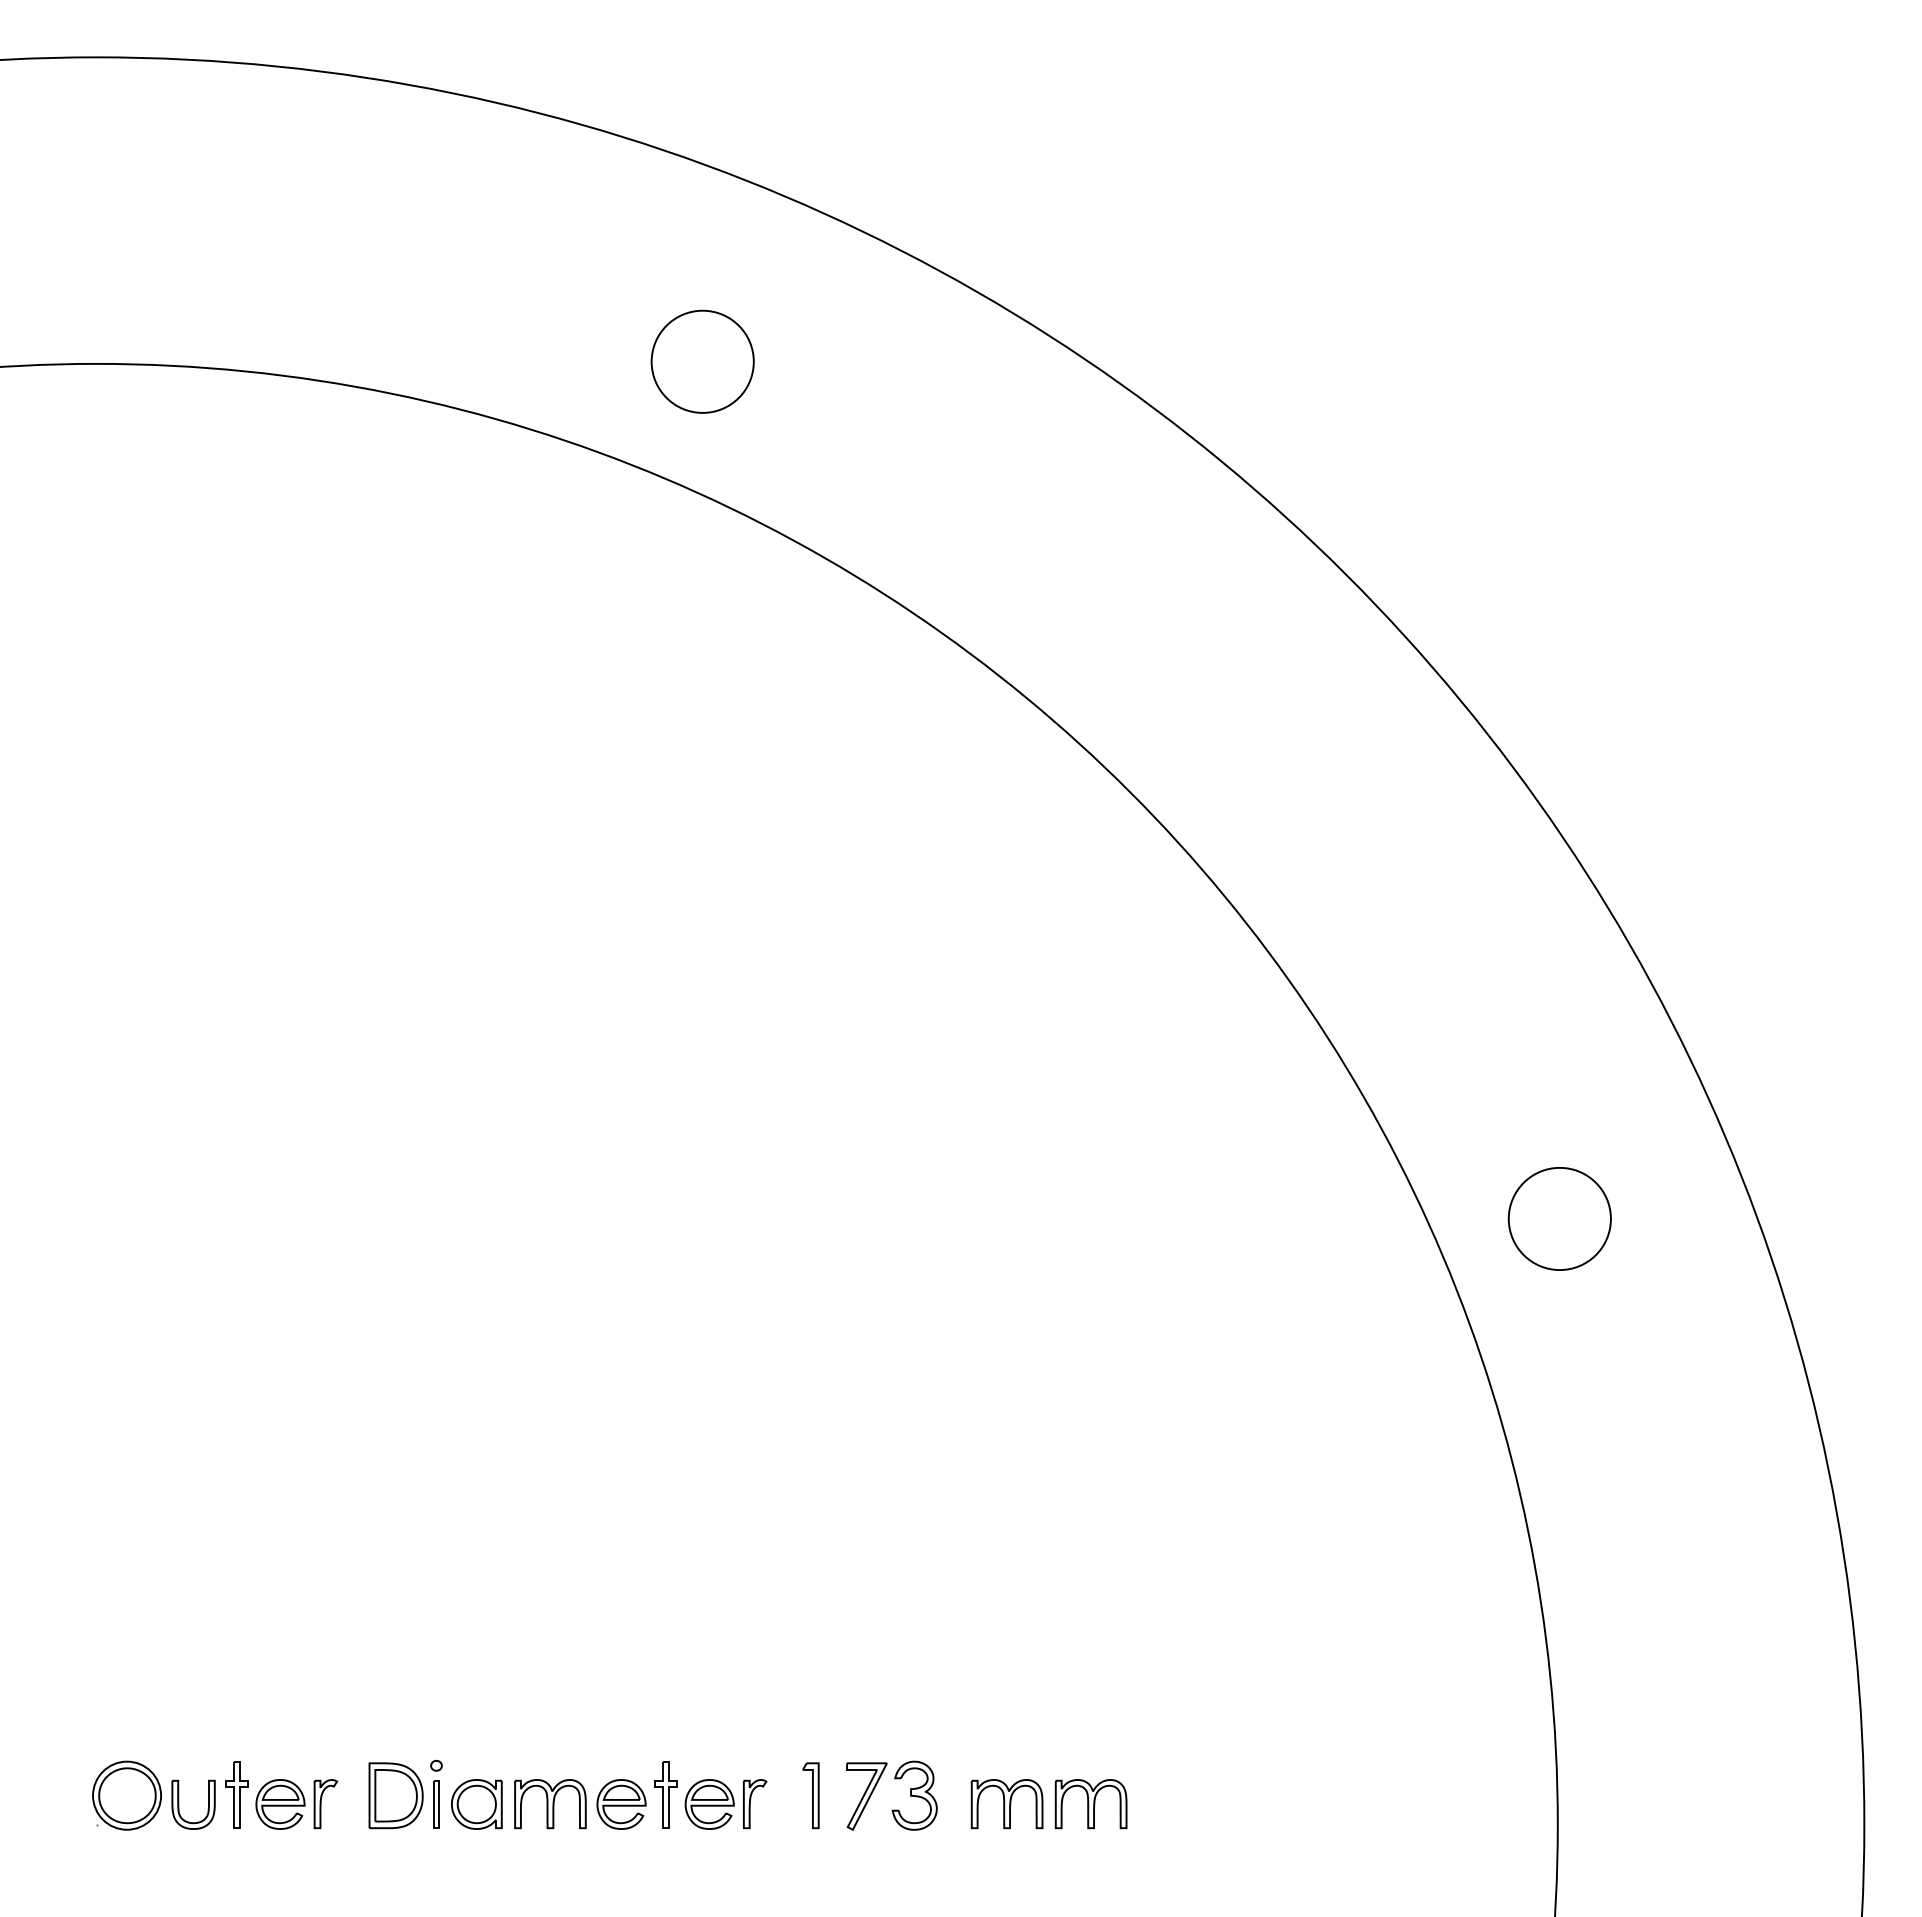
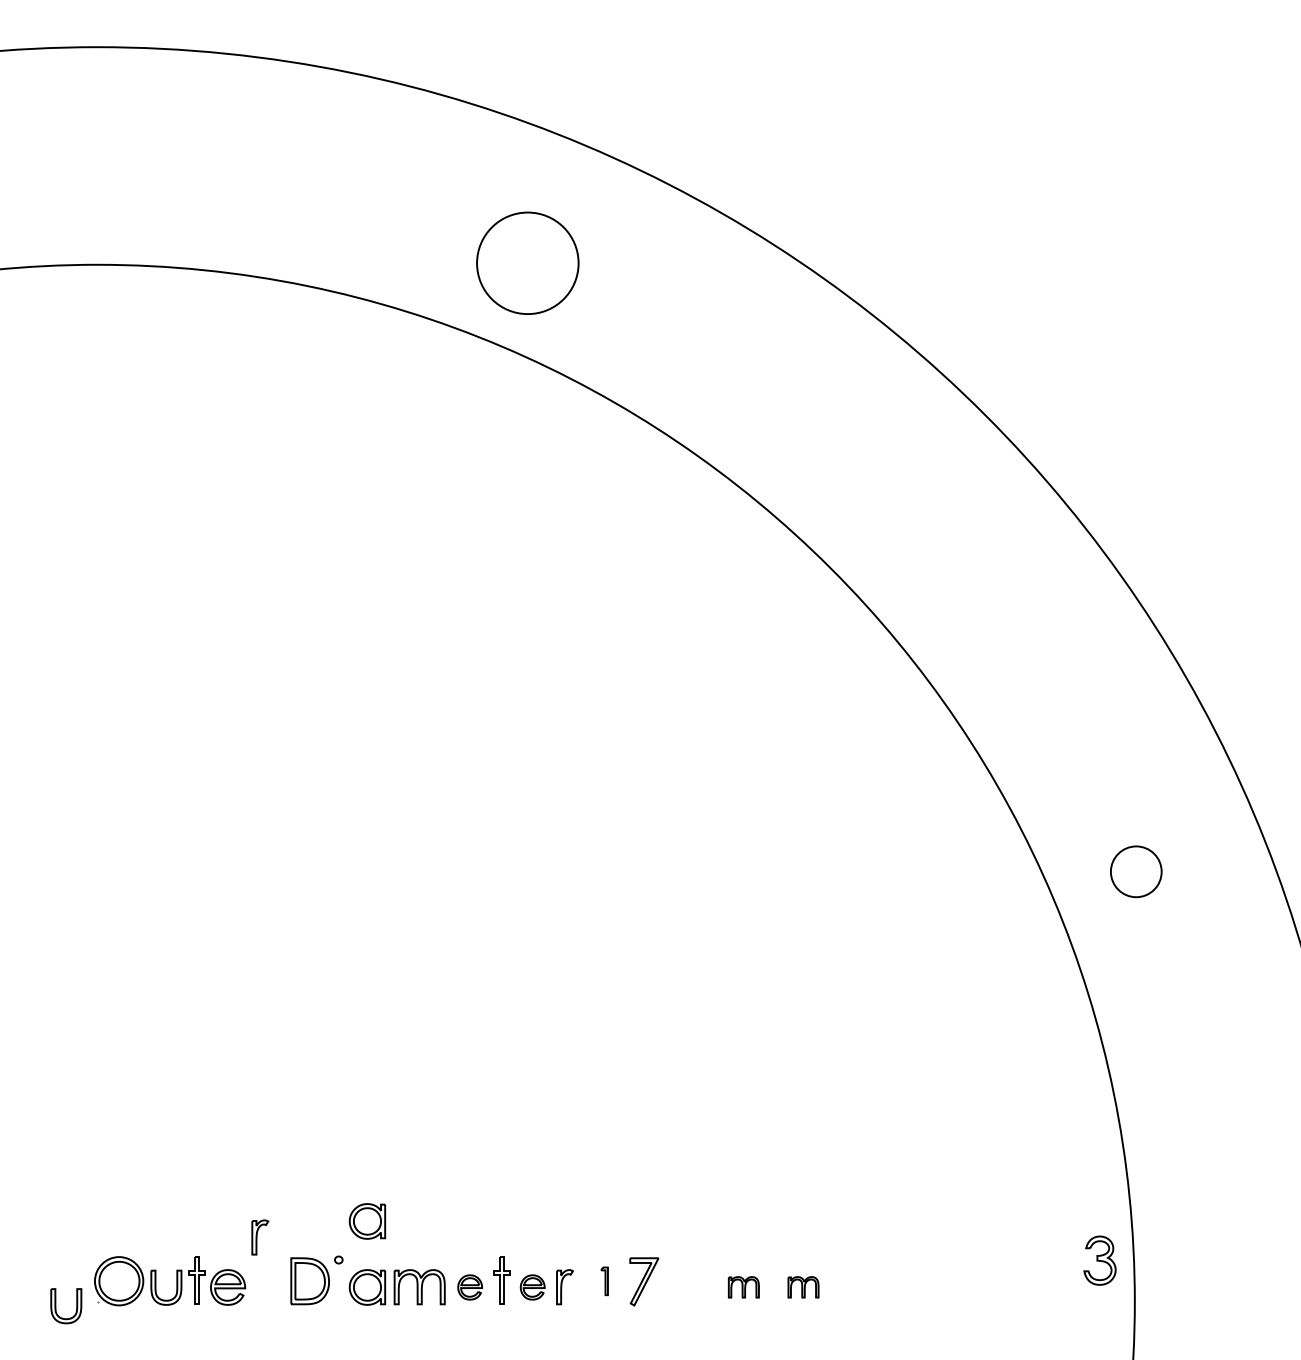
circle: (702, 361) -> (527, 263), size x1.4
circle: (1559, 1218) -> (1136, 871), size x0.7
part: (476, 1711) -> (367, 1221), added
part: (810, 1795) -> (604, 1281), size x0.6
part: (914, 1795) -> (1099, 1260), moved
part: (325, 1804) -> (260, 1237), moved
curve: (434, 1804) -> (337, 1287), removed
part: (621, 1804) -> (470, 1287), size x0.7
part: (709, 1804) -> (532, 1287), size x0.7
part: (1006, 1804) -> (743, 1287), size x0.6
part: (1090, 1804) -> (803, 1287), size x0.6
part: (38, 1830) -> (56, 1305), added

